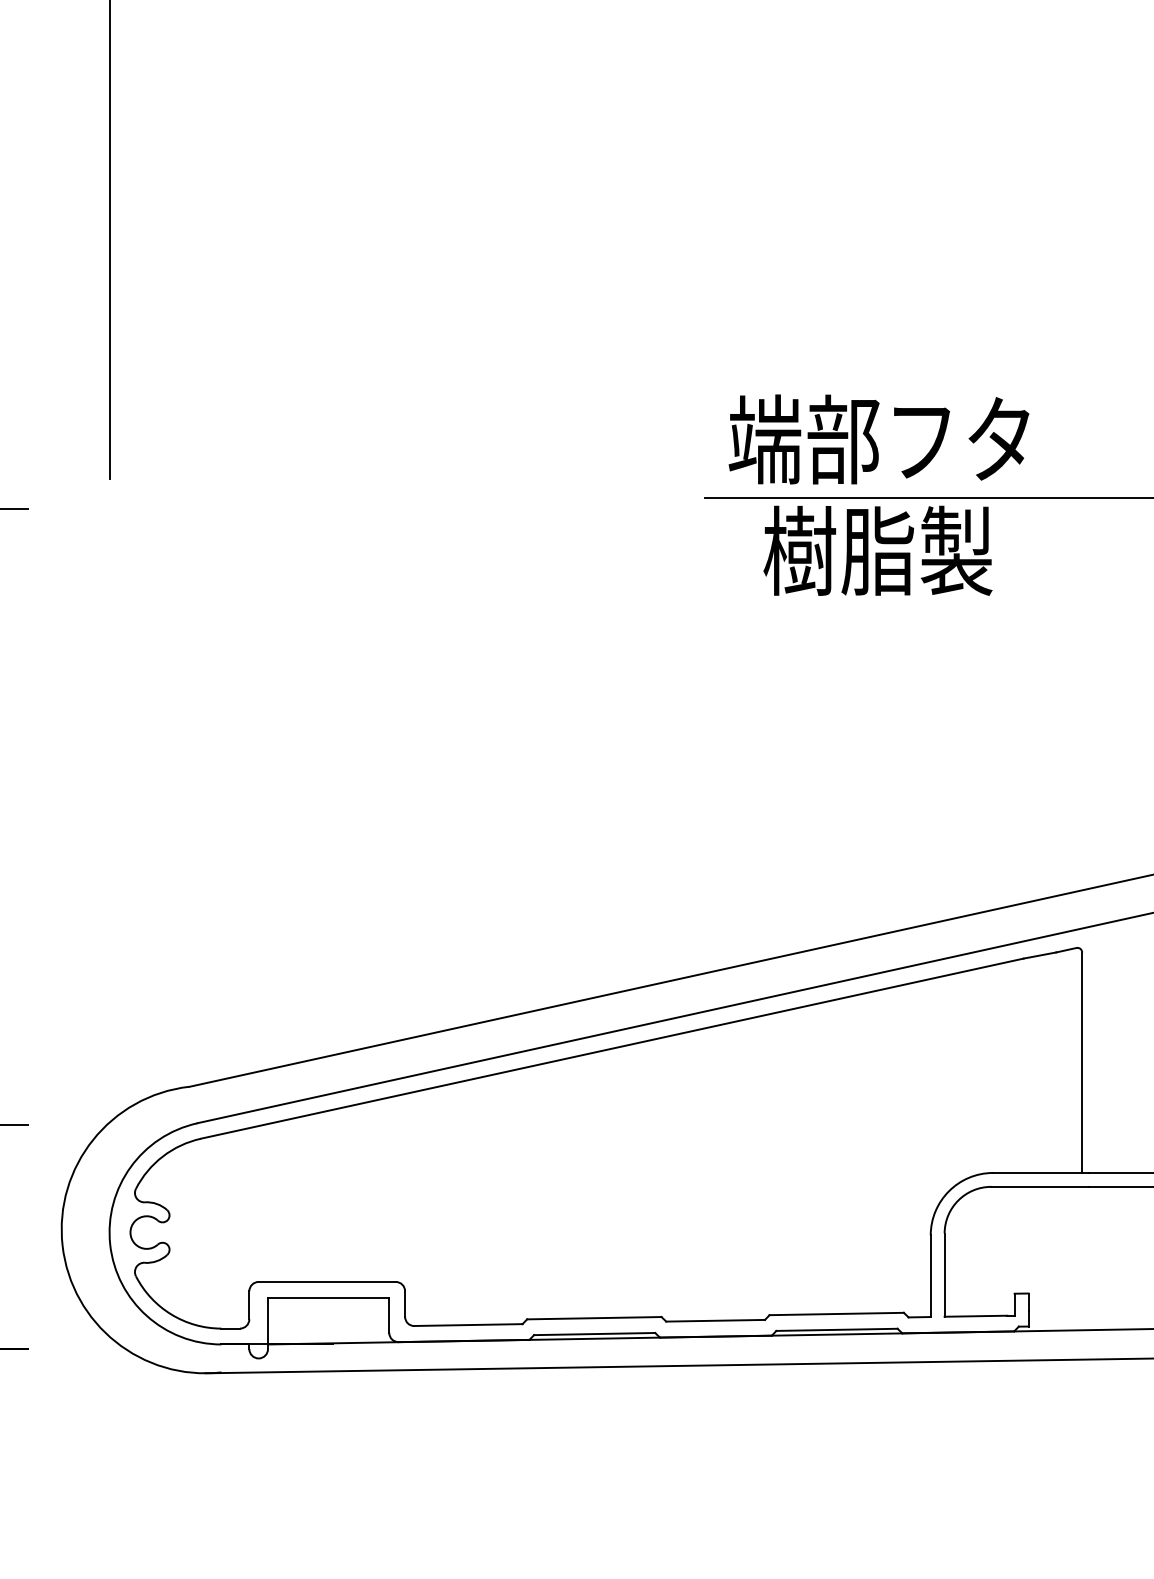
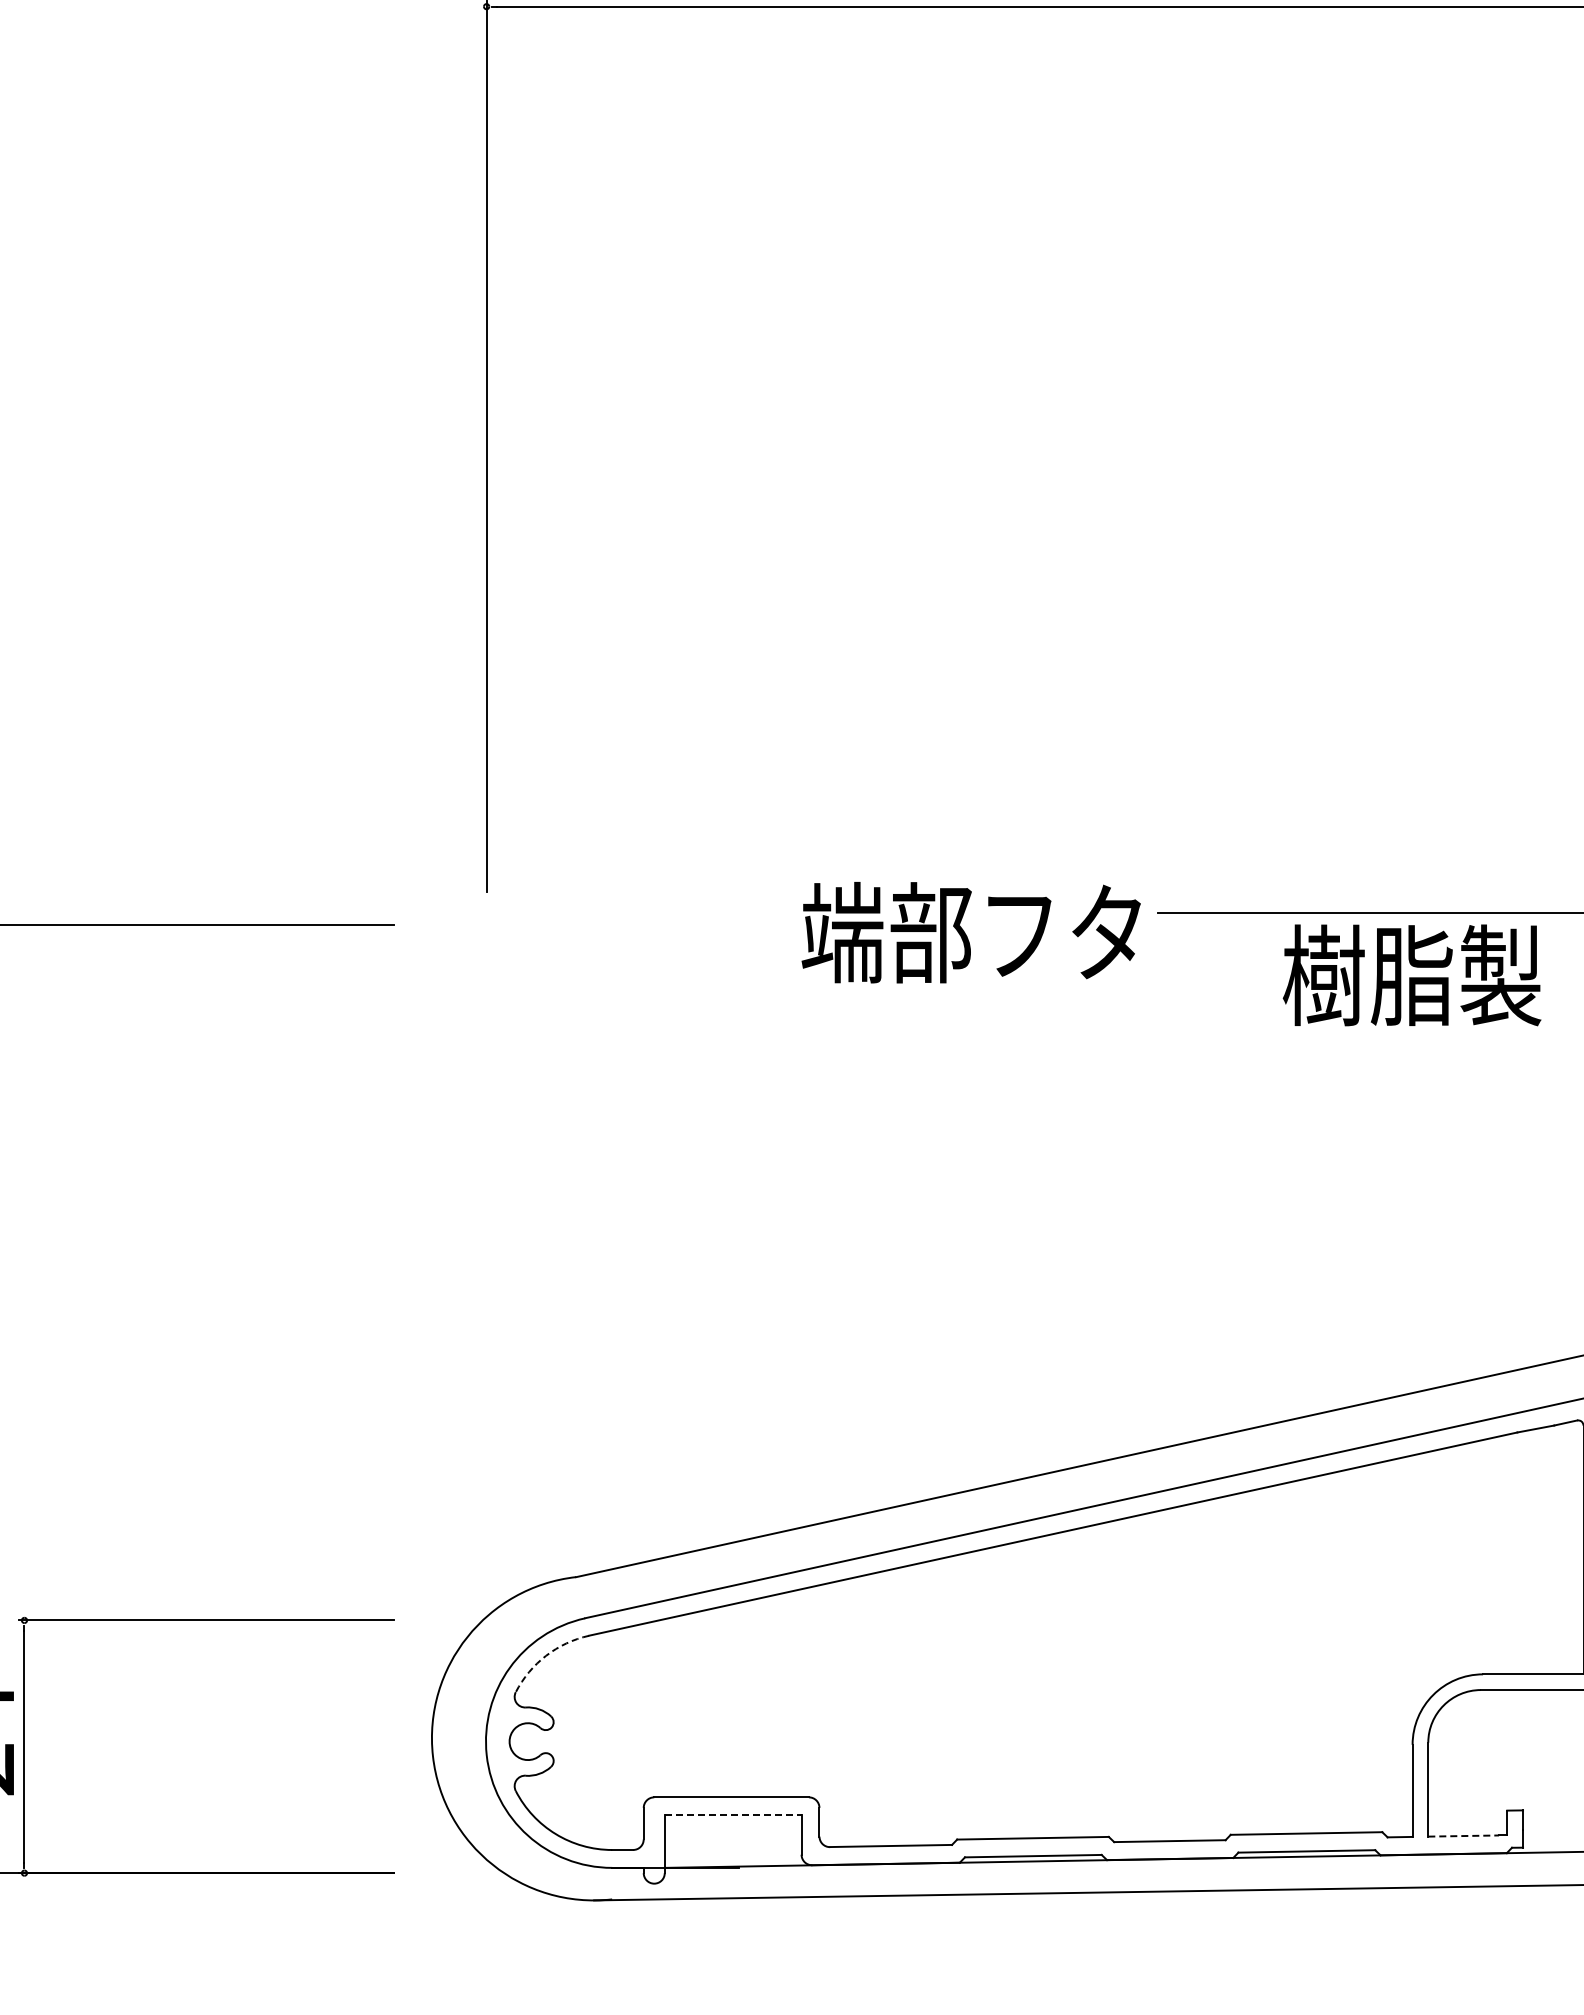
text: (878, 439) -> (970, 932), moved
text: (877, 550) -> (1411, 975), moved
arc: (163, 1156) -> (546, 1655), solid -> dashed
line: (328, 1298) -> (733, 1815), solid -> dashed
line: (976, 1316) -> (1464, 1836), solid -> dashed

